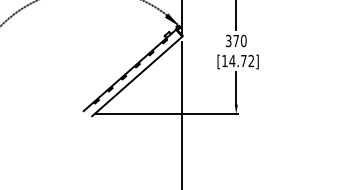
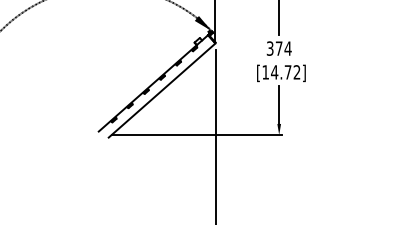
text: (243, 40) -> (287, 48), 370 -> 374

